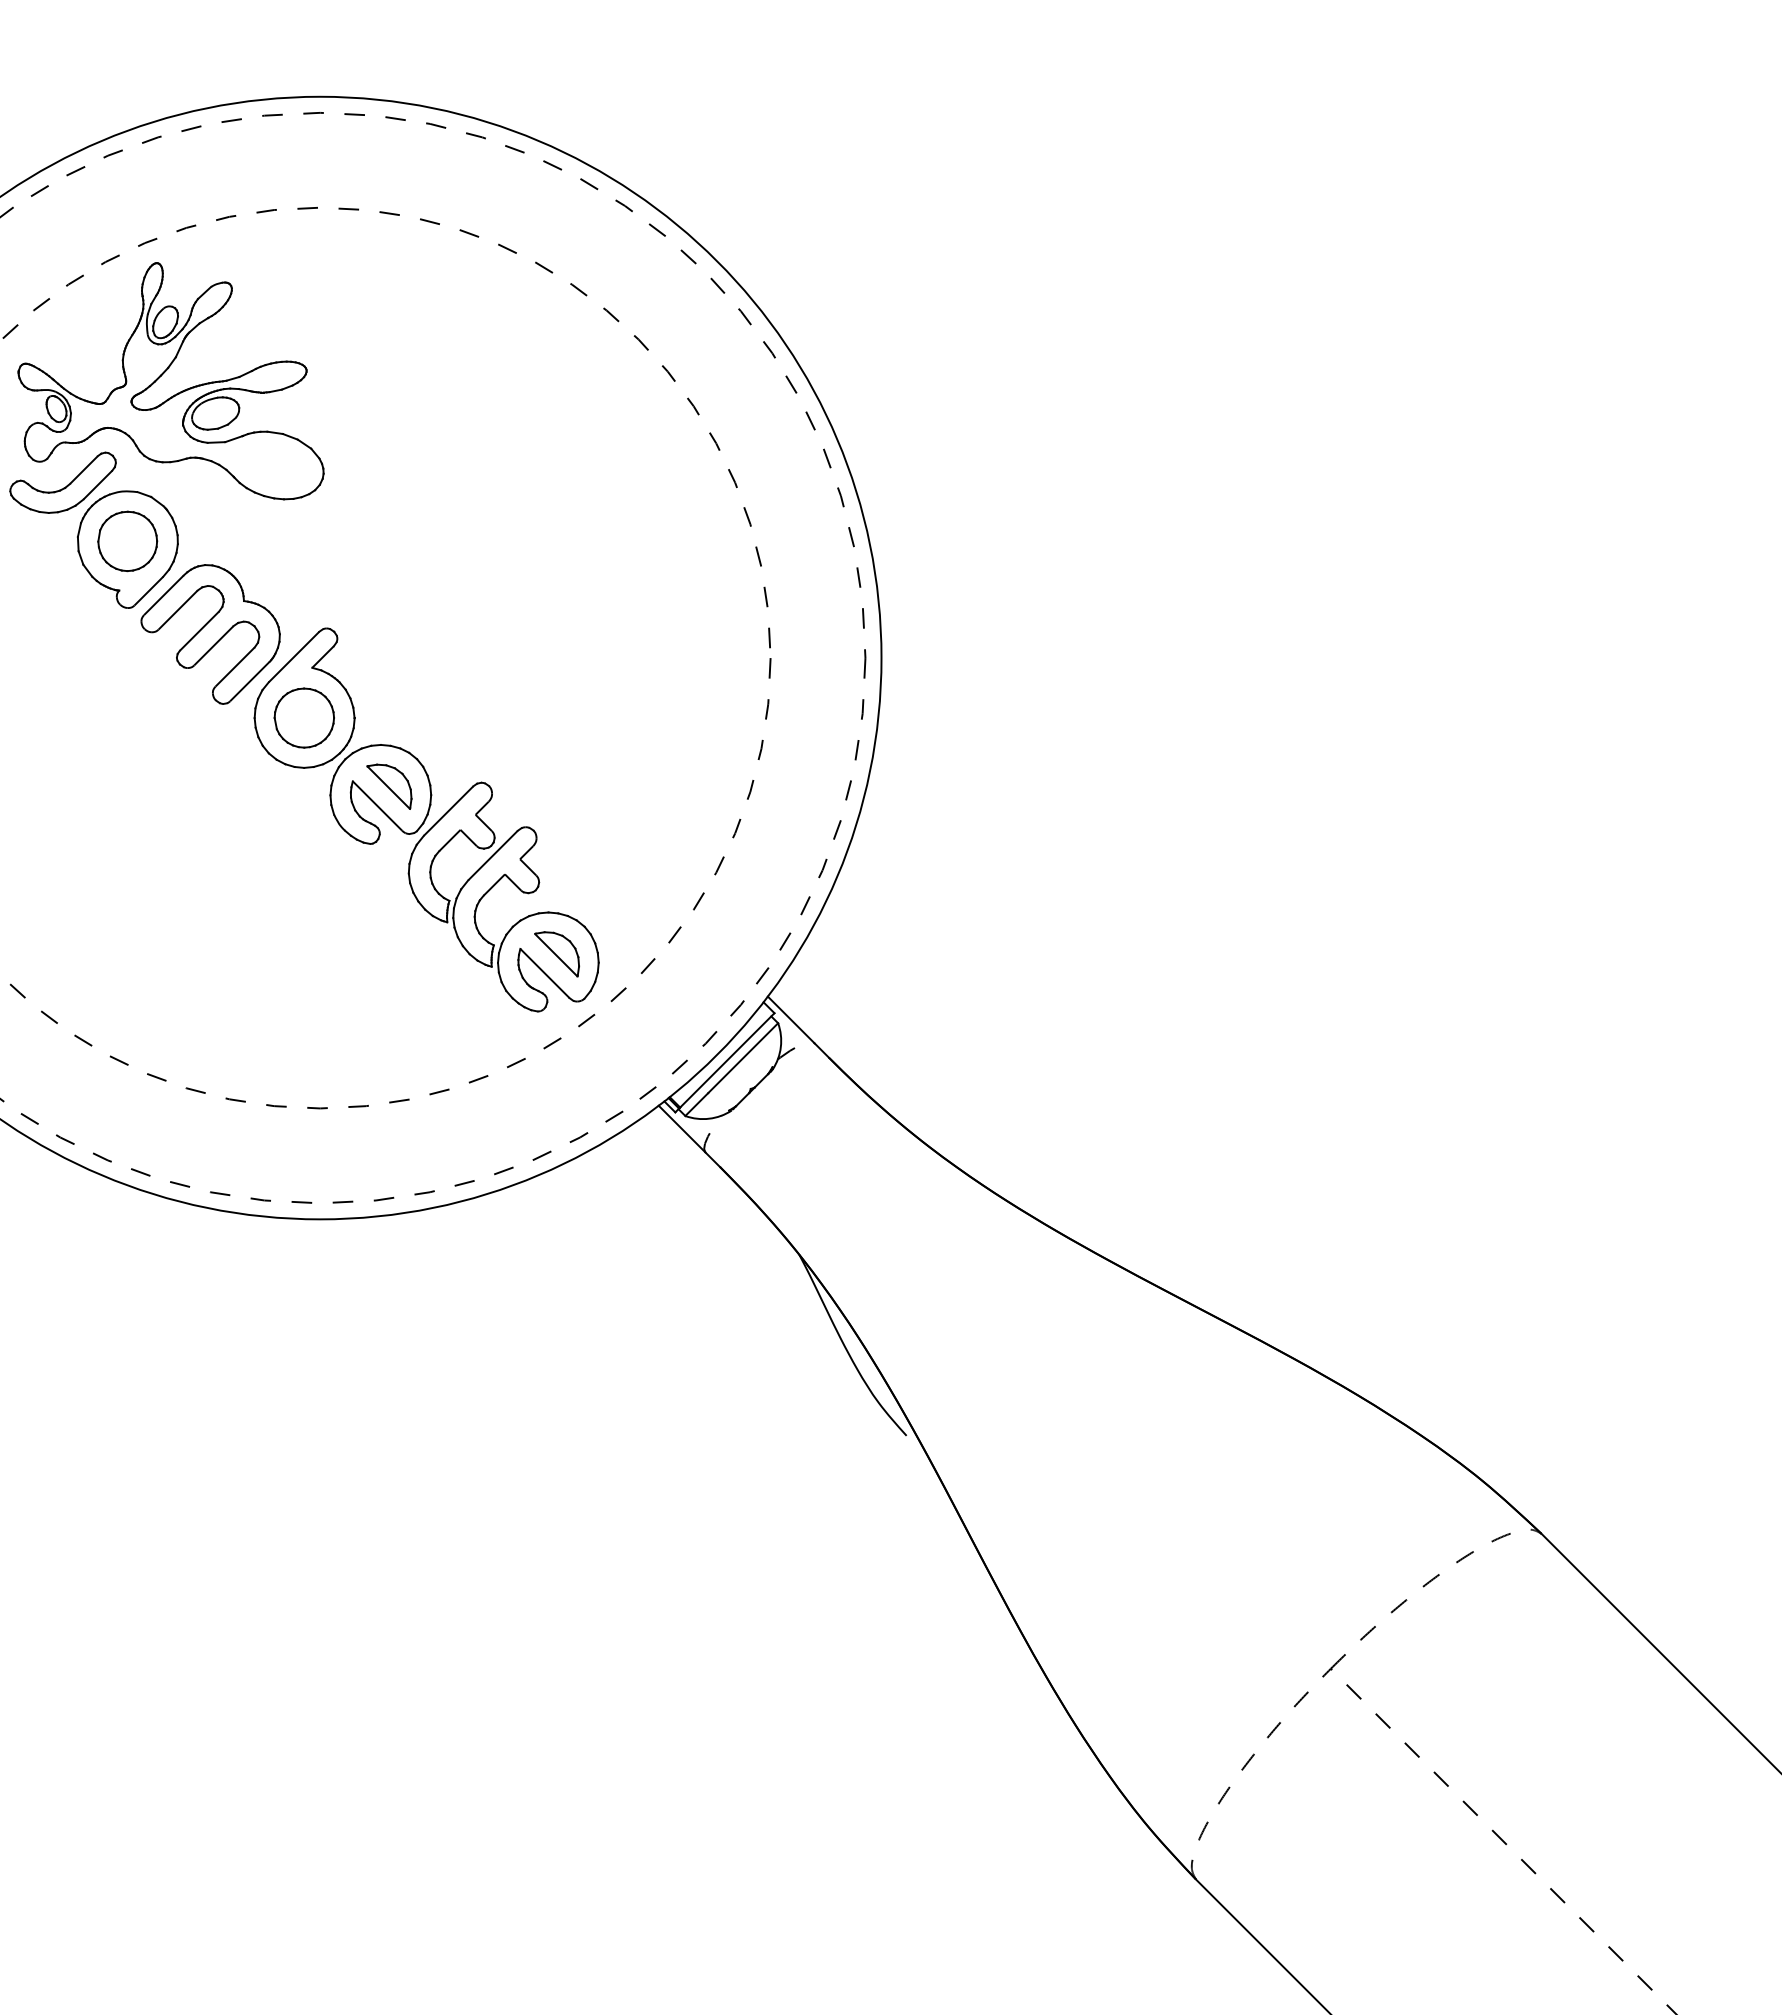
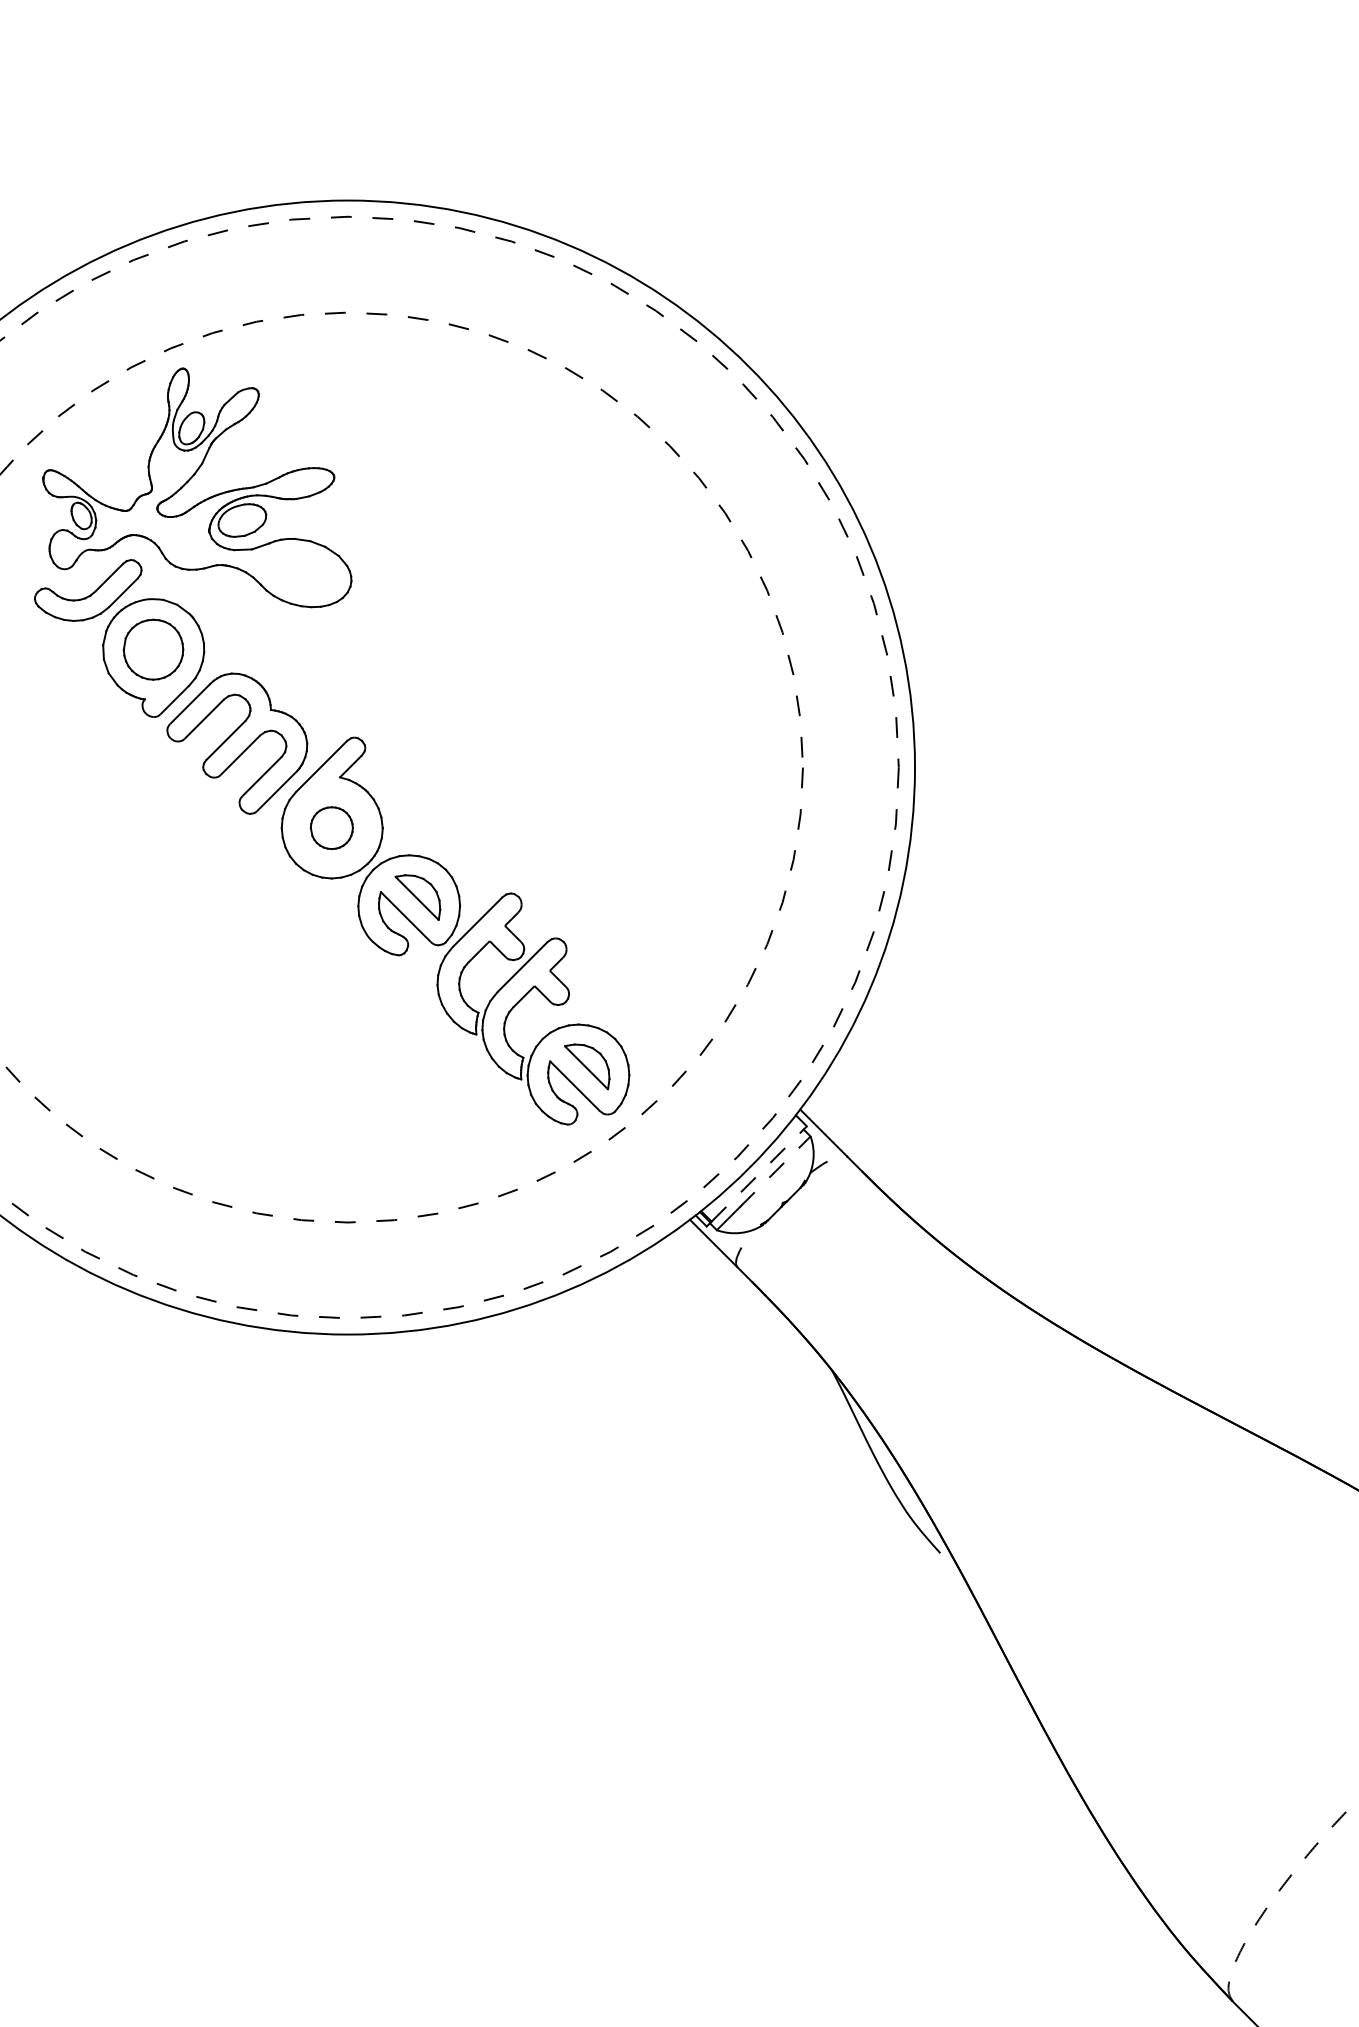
part: (303, 717) -> (331, 827), size x0.7
line: (743, 1057) -> (775, 1171), solid -> dashed
line: (727, 1060) -> (759, 1174), solid -> dashed

